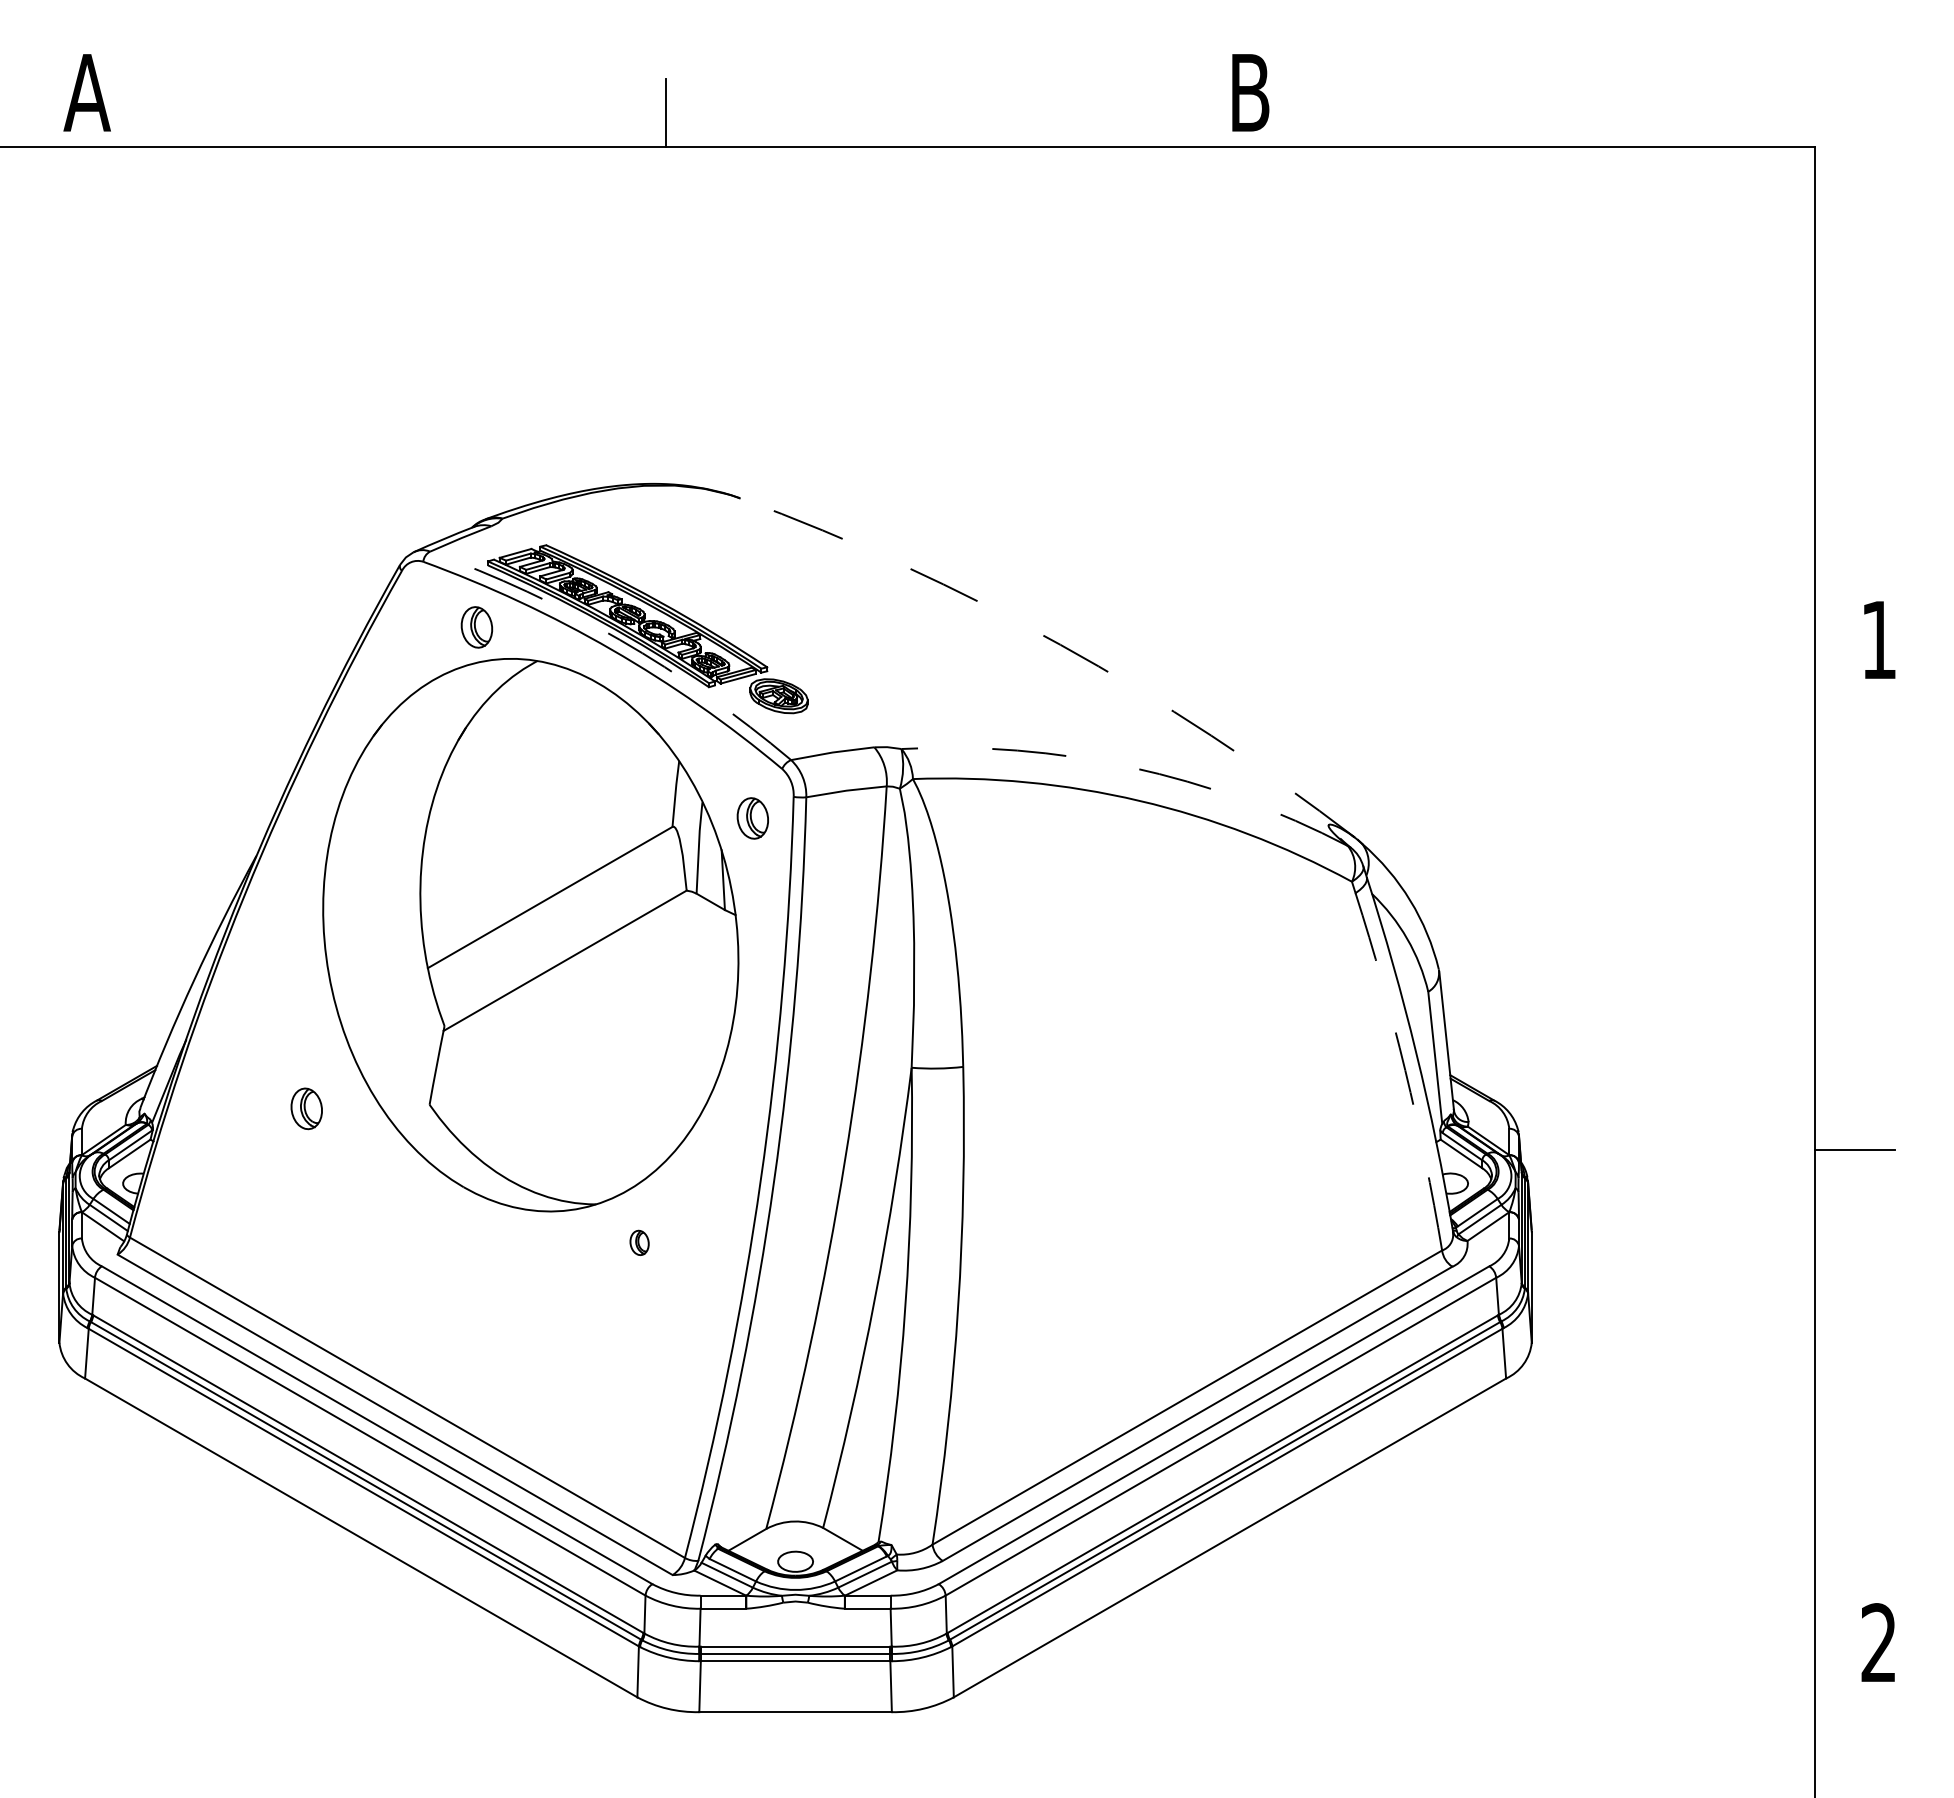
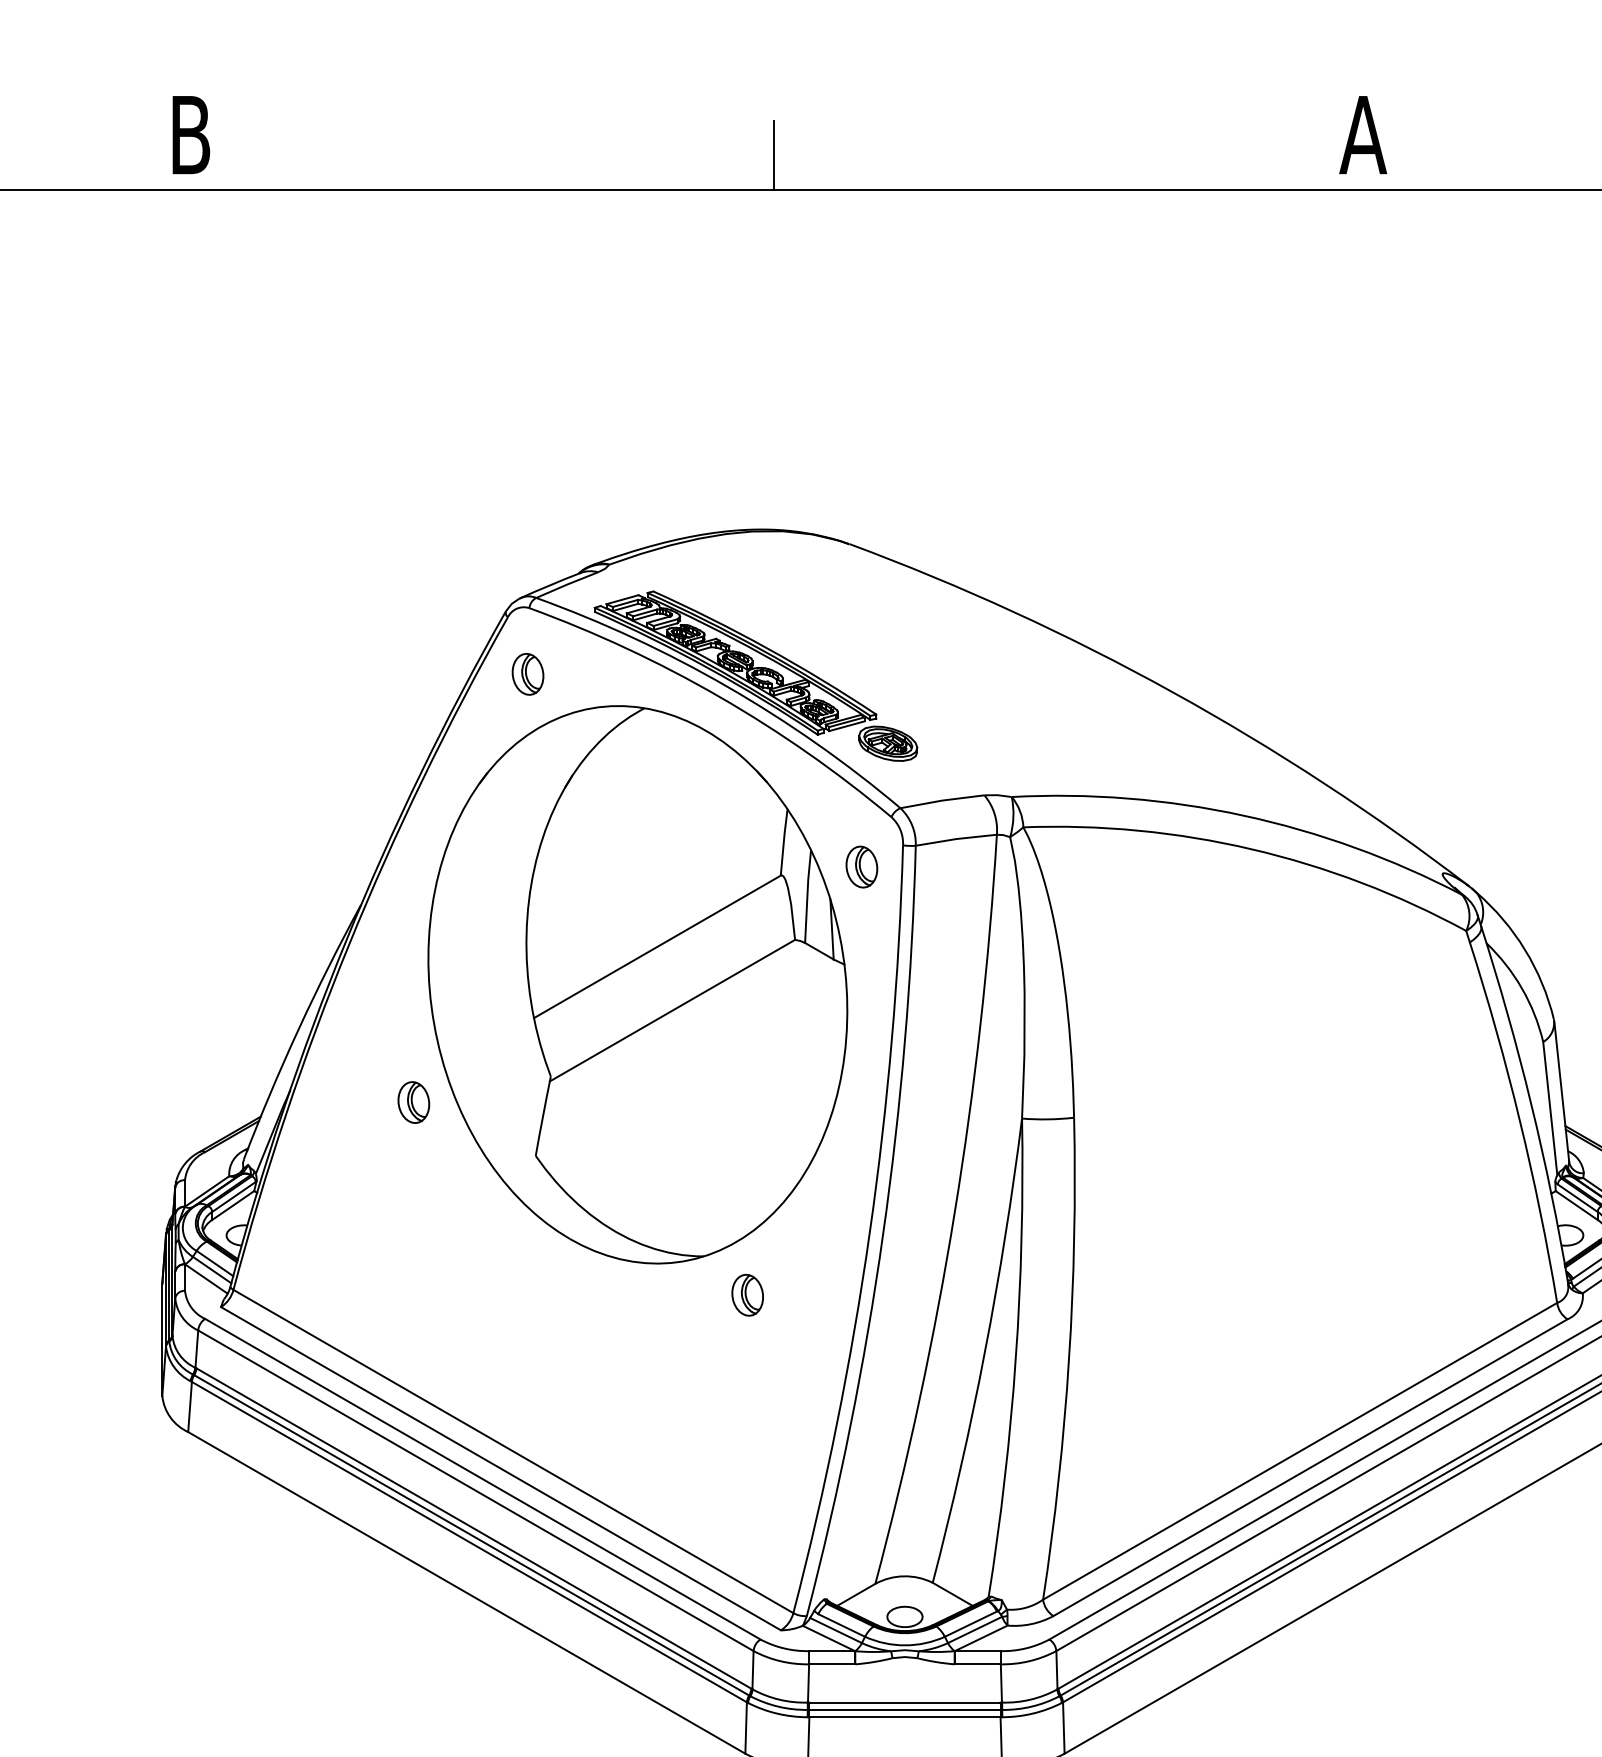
text: (86, 92) -> (189, 134), A -> B
text: (1249, 92) -> (1362, 134), B -> A
part: (476, 627) -> (527, 674), moved
arc: (619, 639) -> (727, 686), dashed -> solid
arc: (1060, 644) -> (1172, 691), dashed -> solid
arc: (1131, 767) -> (1243, 815), dashed -> solid
arc: (1405, 1070) -> (1520, 1121), dashed -> solid
part: (306, 1108) -> (413, 1102), moved
part: (639, 1242) -> (747, 1294), size x1.67

